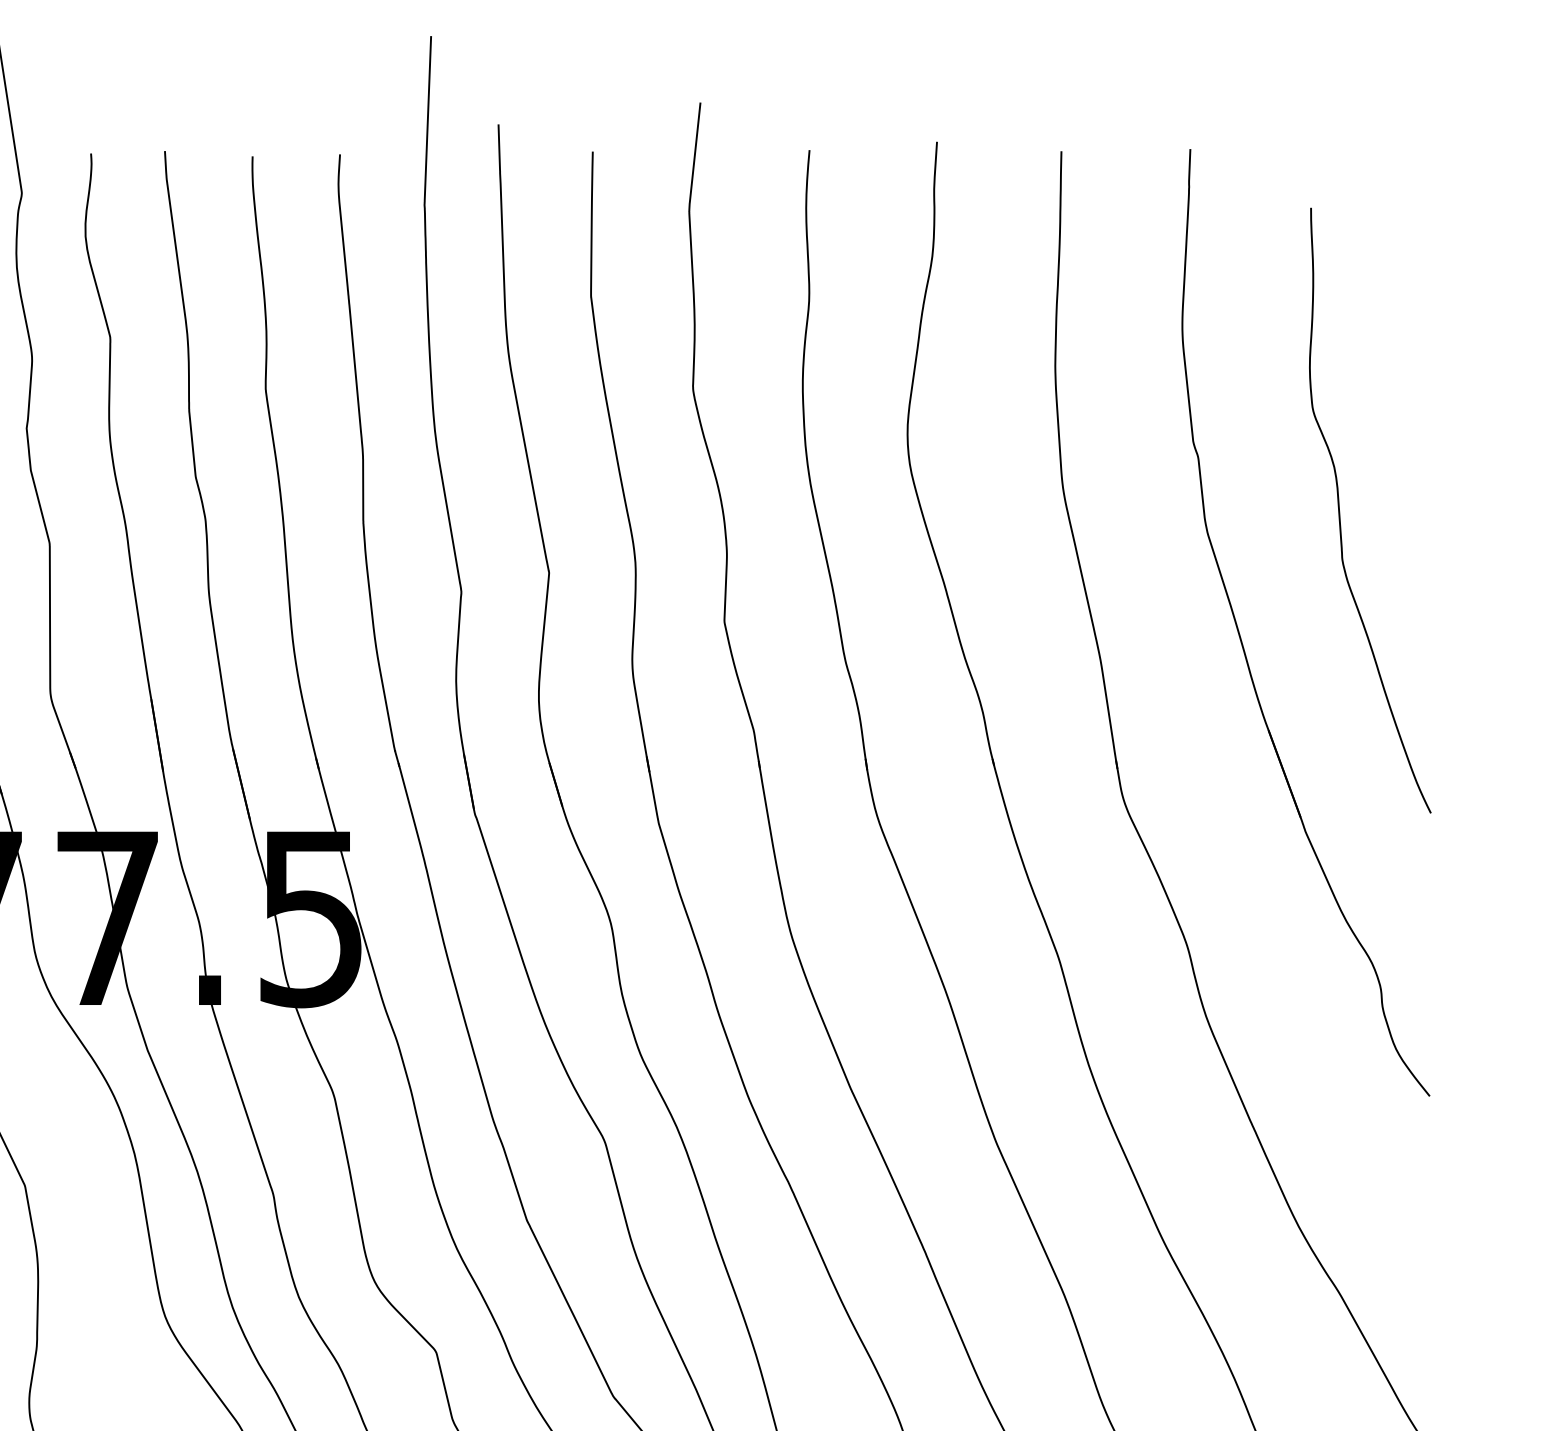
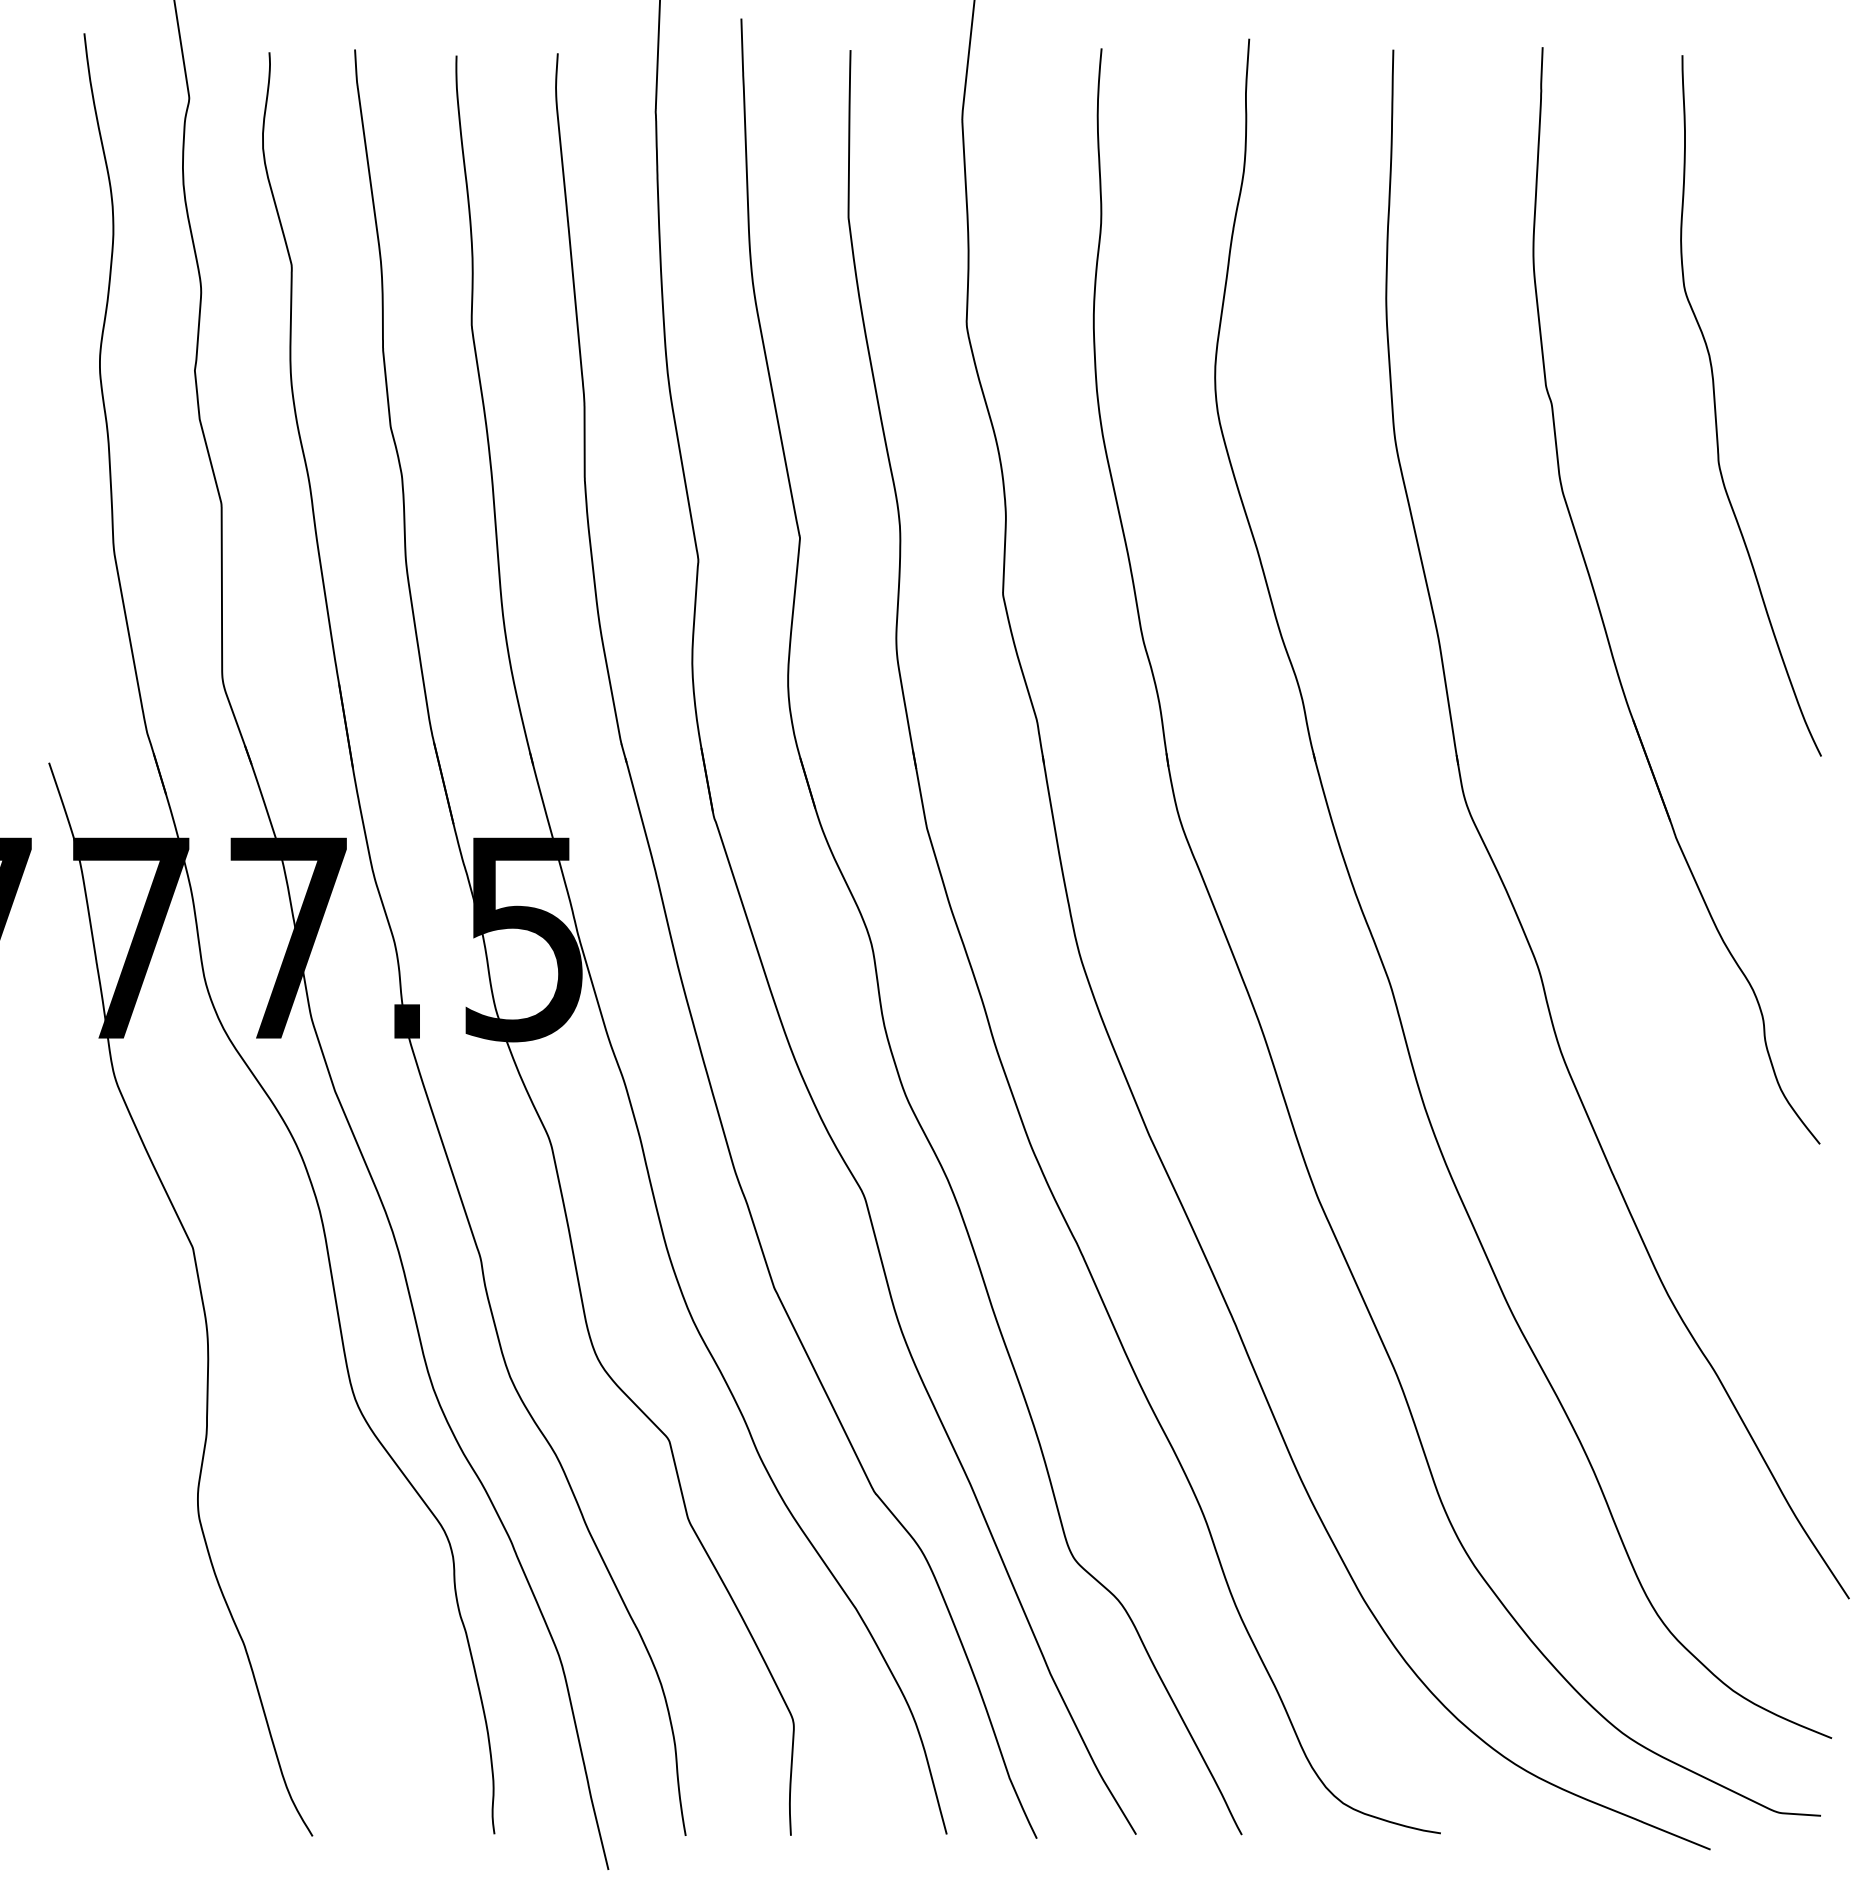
curve: (1340, 513) -> (1716, 409), moved

